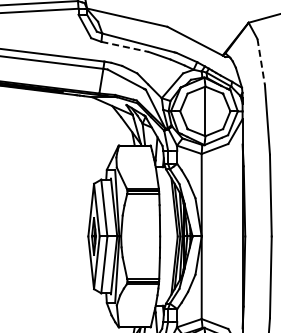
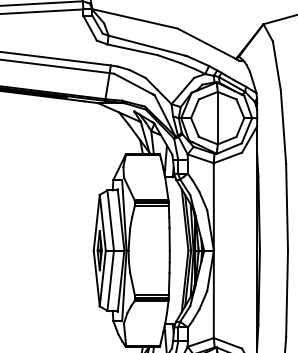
line: (125, 47) -> (133, 50), dashed -> solid
line: (261, 62) -> (277, 66), dashed -> solid

